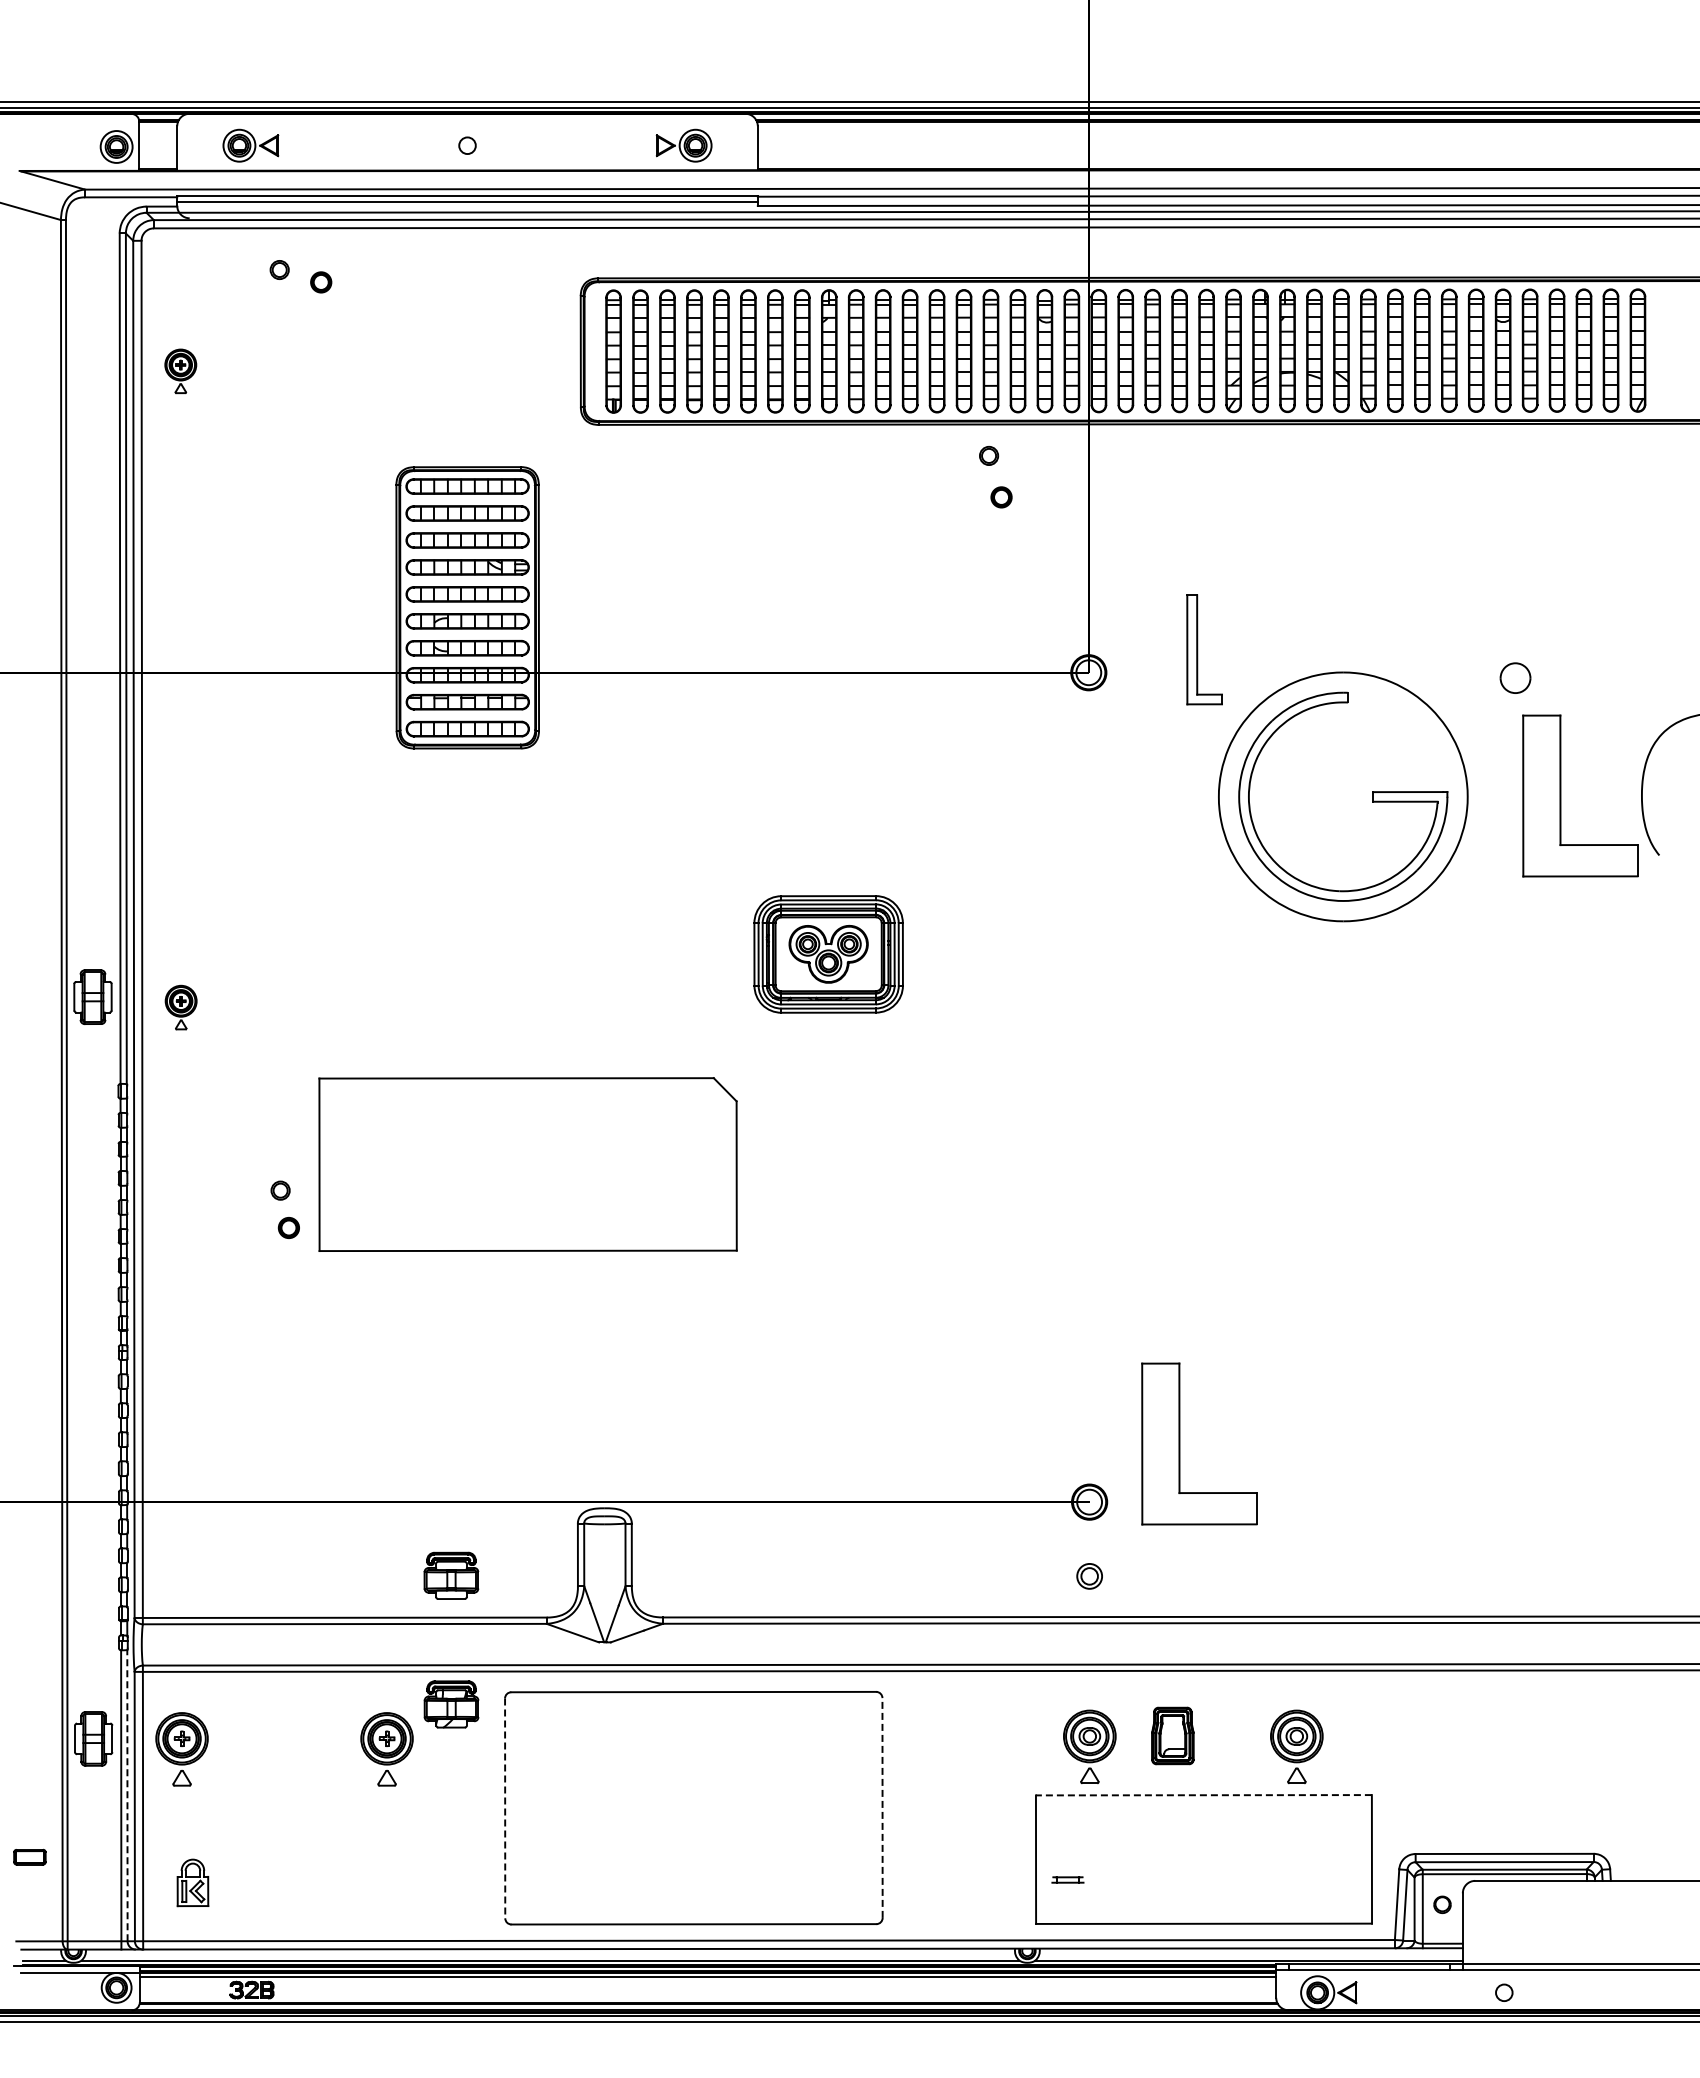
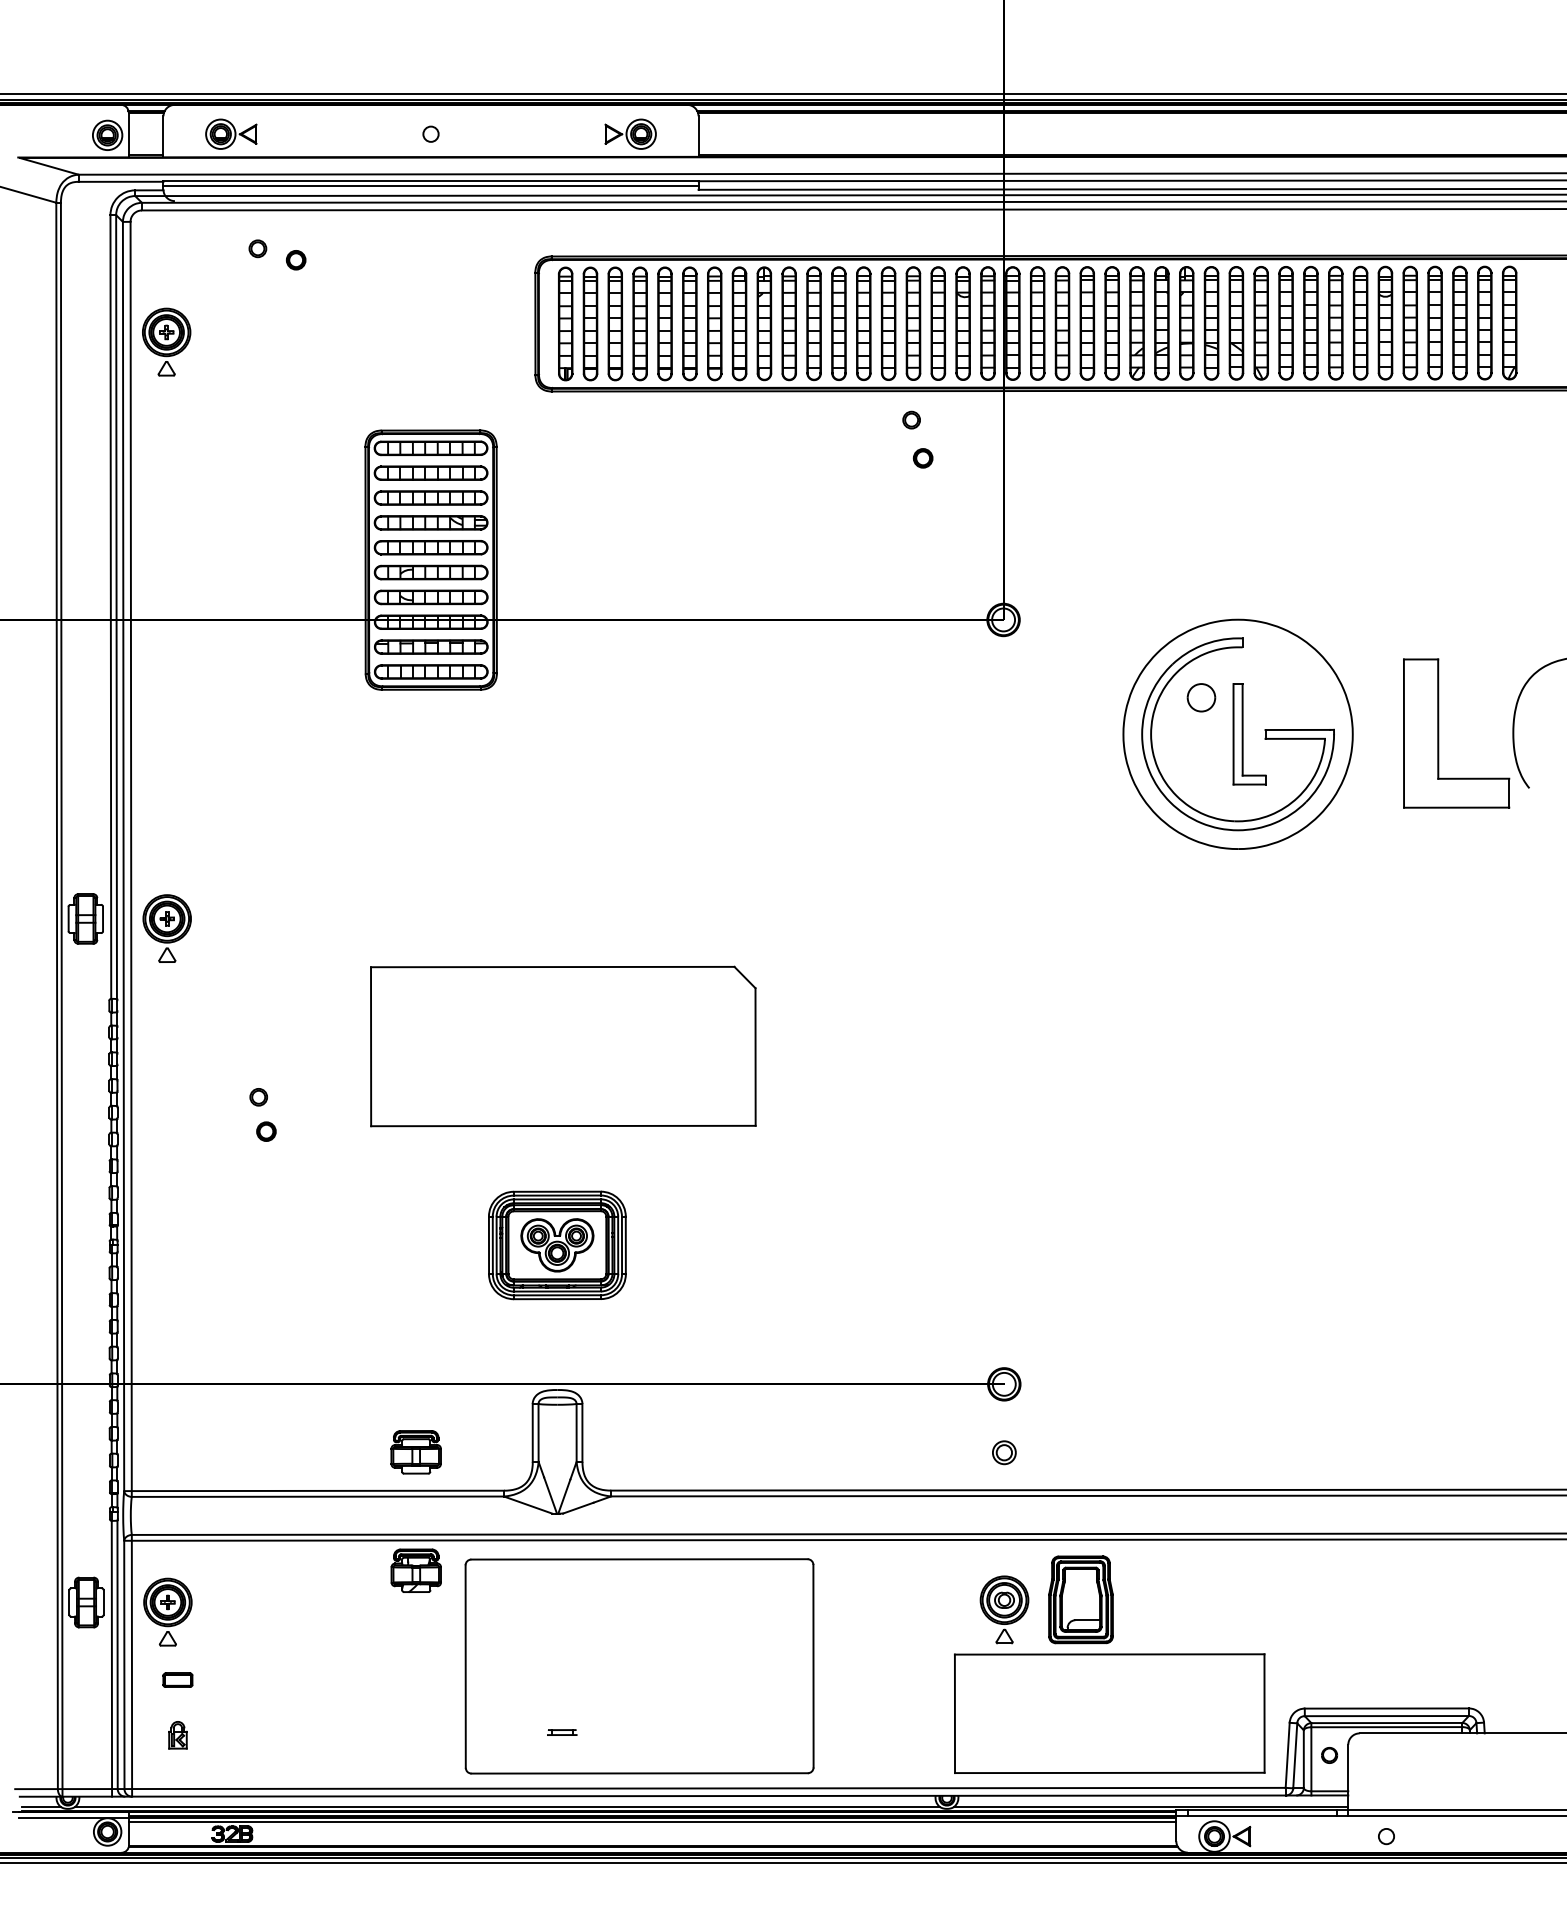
part: (180, 371) -> (166, 342), size x1.67
part: (1204, 649) -> (1249, 734), moved
part: (1515, 677) -> (1201, 697), moved
part: (828, 954) -> (557, 1245), moved
part: (180, 1007) -> (166, 928), size x1.67
part: (527, 1164) -> (562, 1046), moved
part: (1180, 1443) -> (1088, 1330), removed
part: (1172, 1735) -> (1080, 1599), size x1.67
part: (1296, 1746) -> (1194, 1609), removed
part: (386, 1749) -> (356, 1612), removed
line: (127, 1795) -> (117, 1654), dashed -> solid
line: (1203, 1795) -> (1109, 1654), dashed -> solid
line: (505, 1808) -> (466, 1666), dashed -> solid
line: (882, 1808) -> (813, 1666), dashed -> solid
part: (29, 1856) -> (177, 1679), moved
part: (1067, 1879) -> (561, 1732), moved
part: (192, 1882) -> (177, 1734), size x0.62

